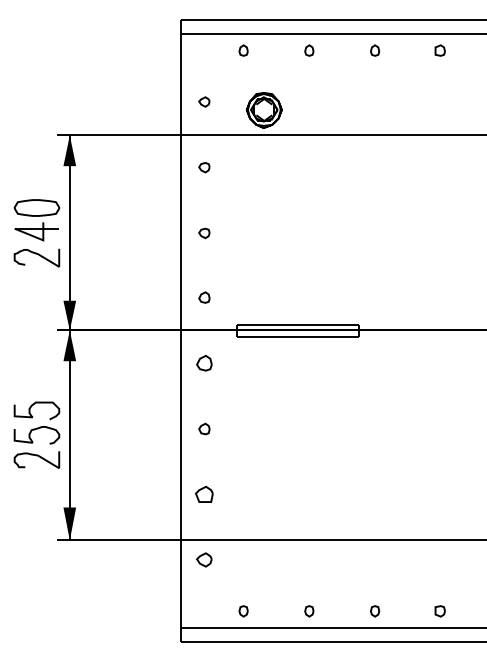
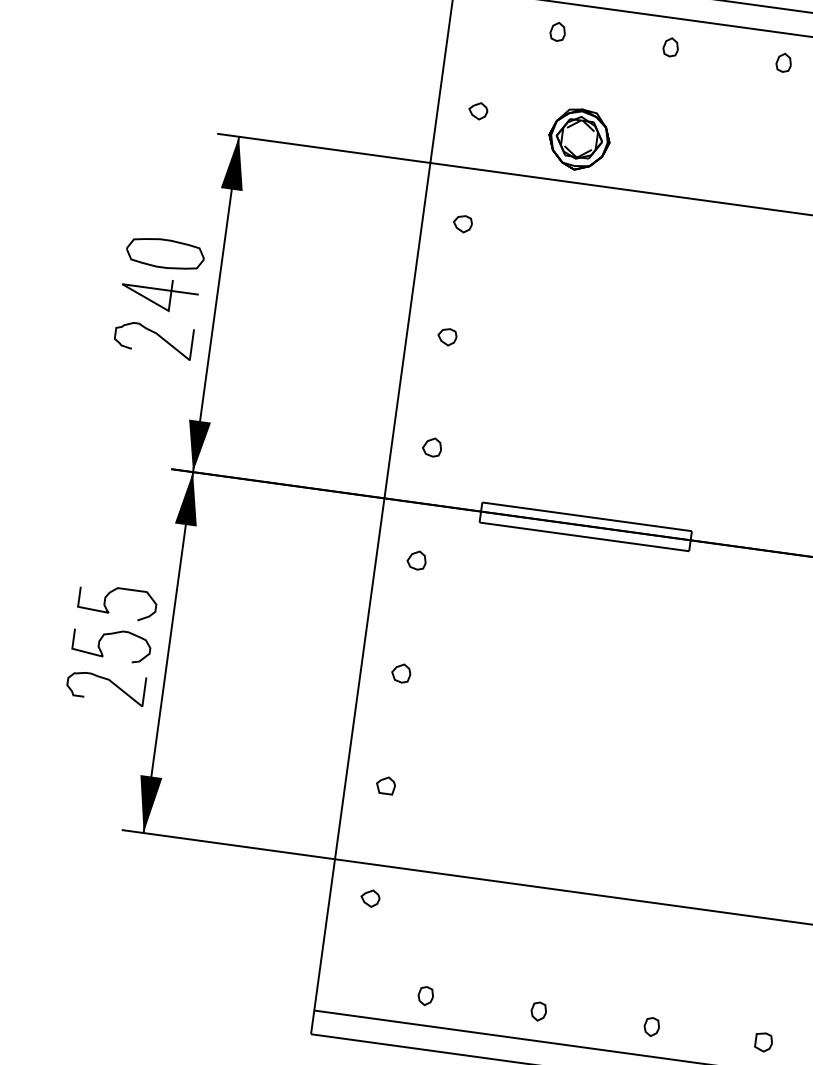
part: (204, 363) -> (416, 560), size x0.71
part: (204, 493) -> (386, 784), size x0.62
part: (204, 559) -> (370, 897), size x0.71

